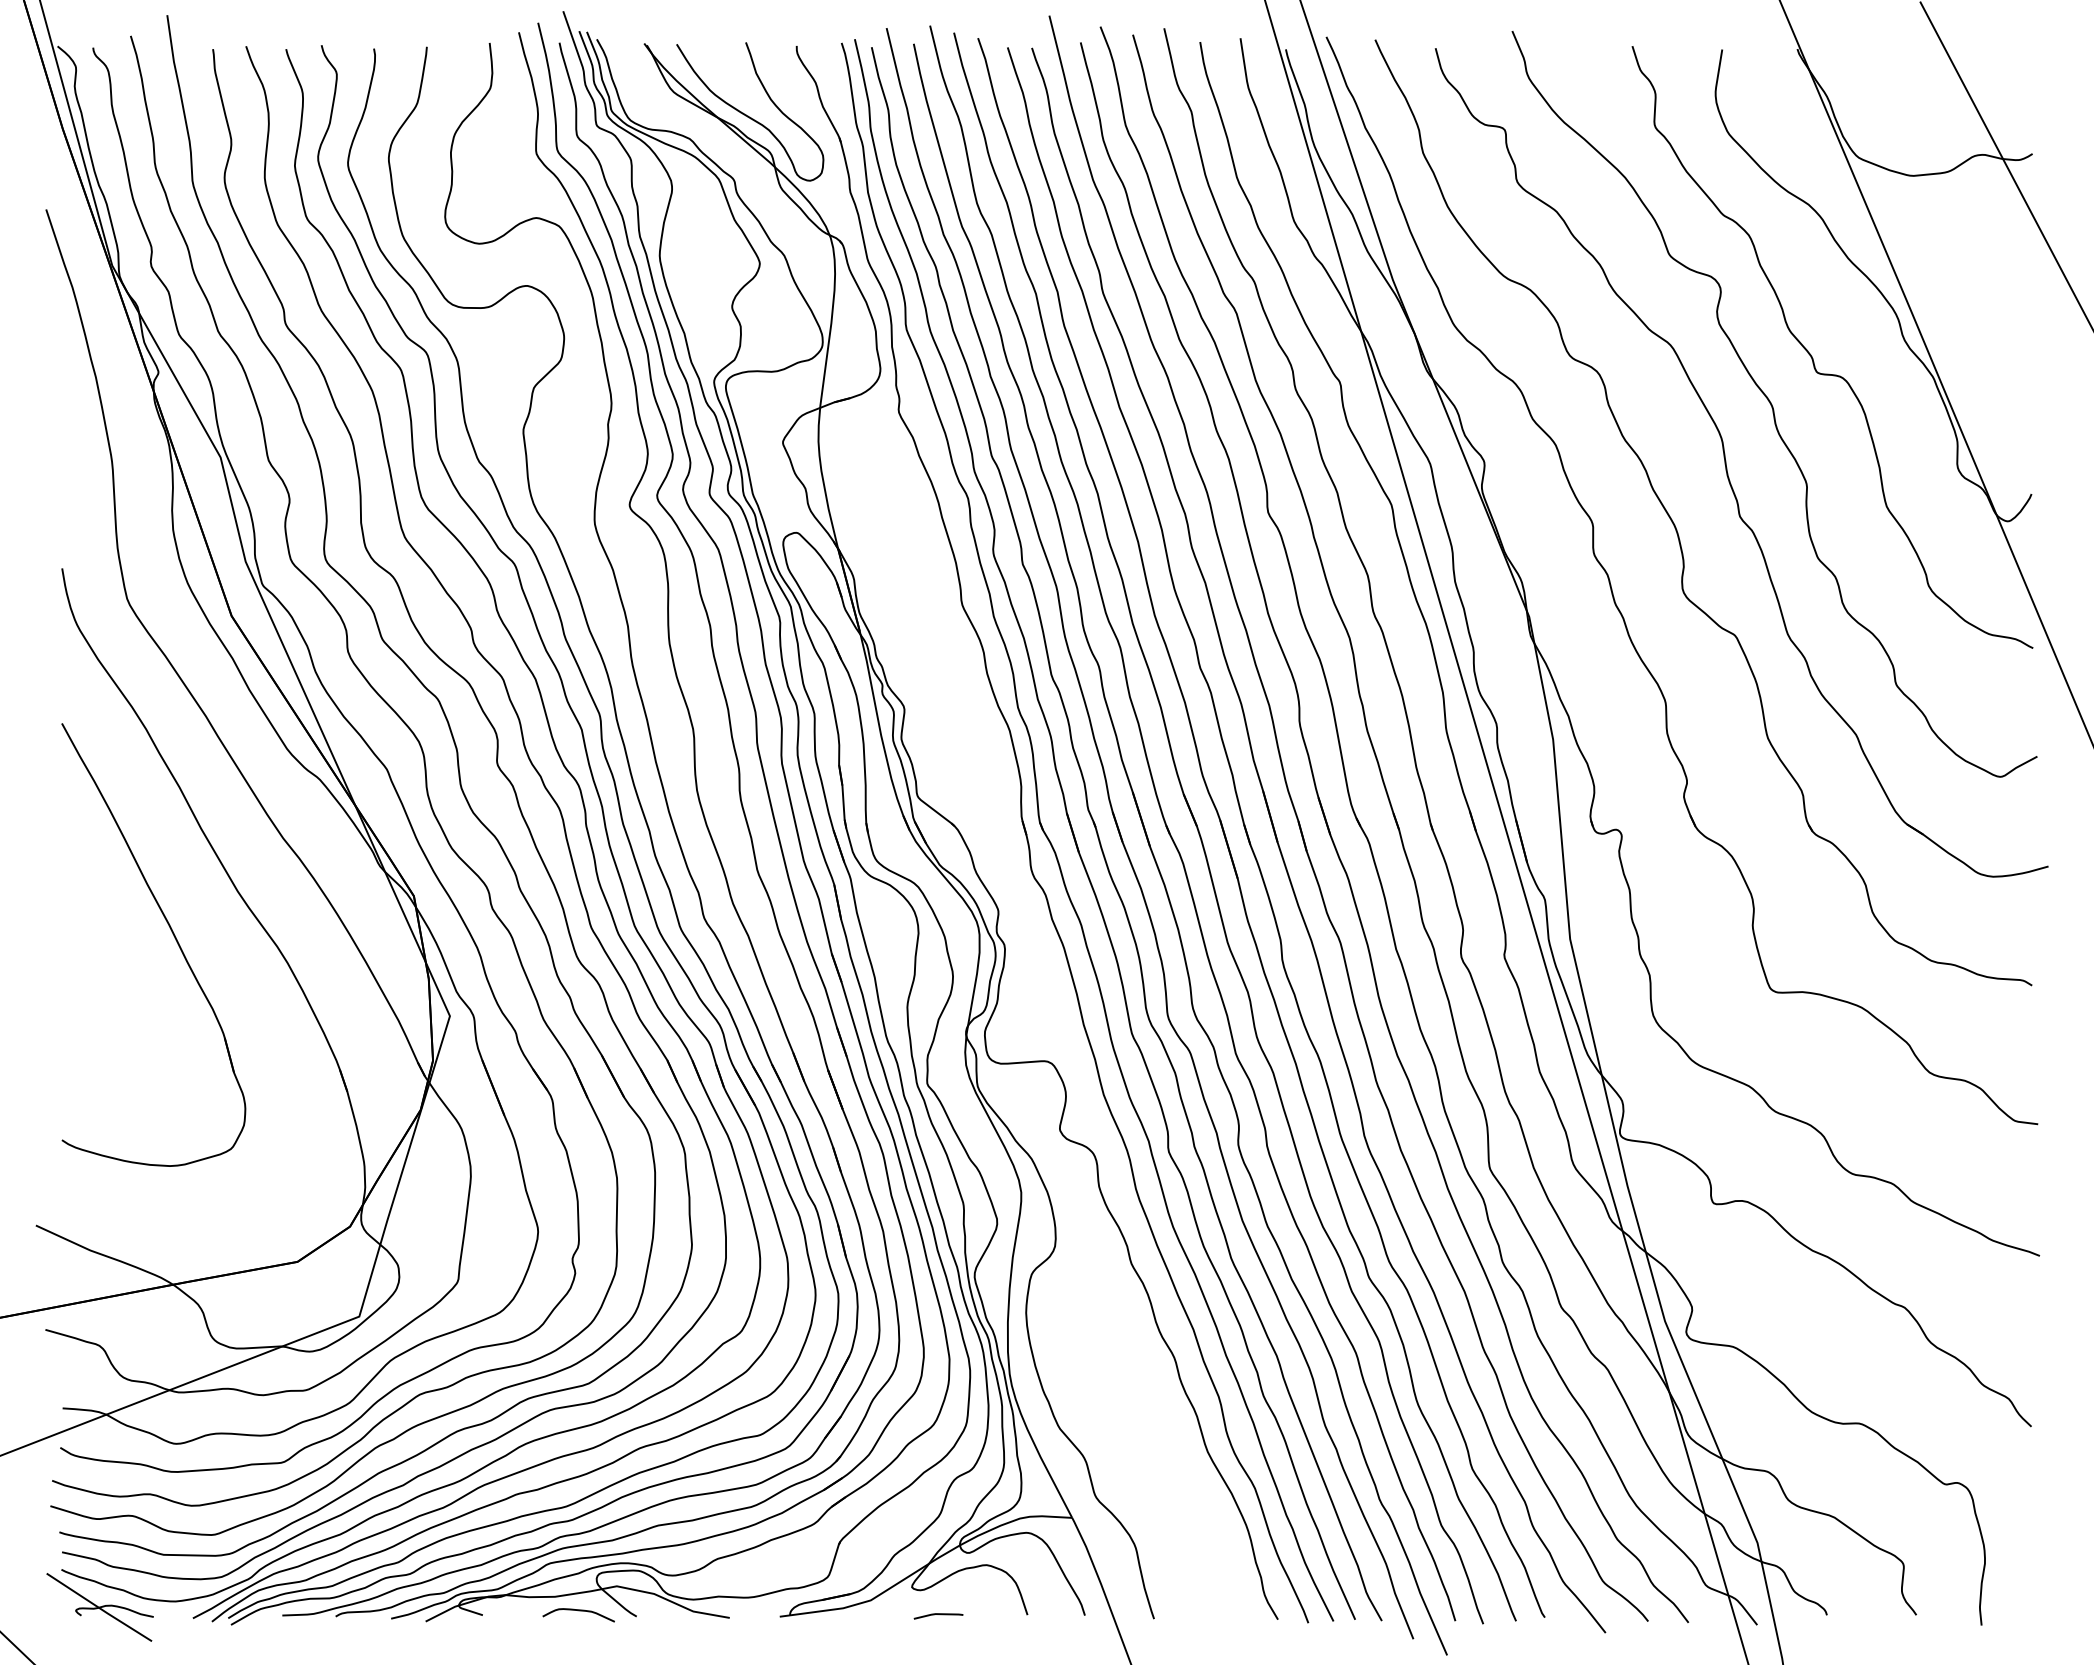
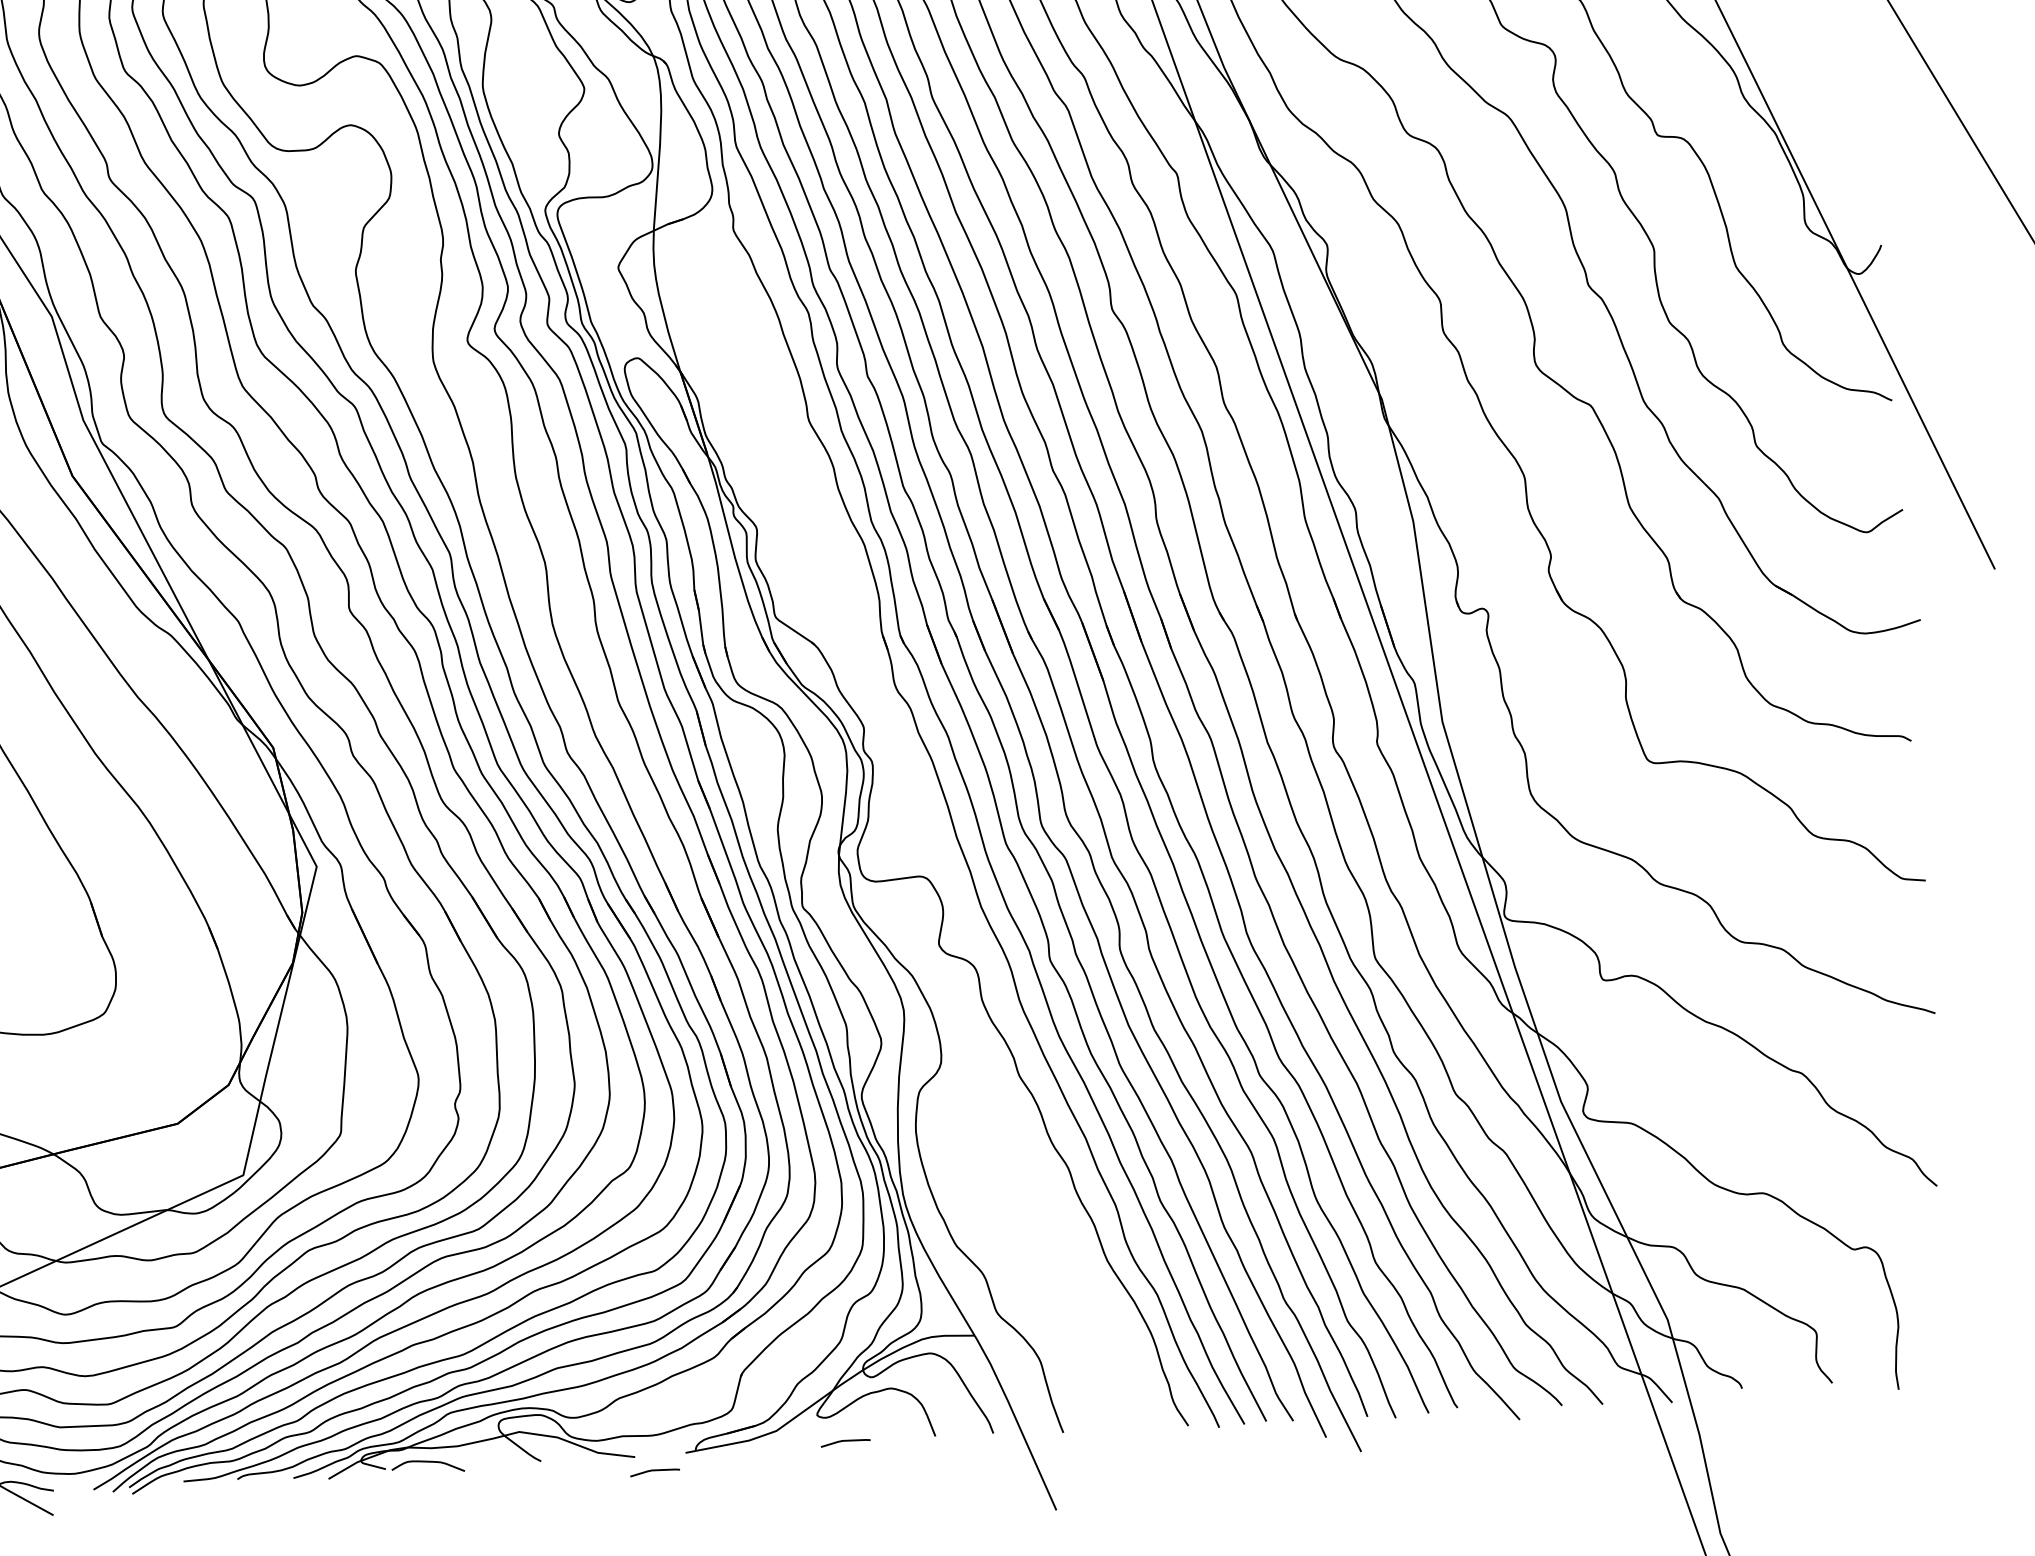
curve: (578, 1611) -> (427, 1462), moved
line: (749, 1633) -> (656, 1471), added

